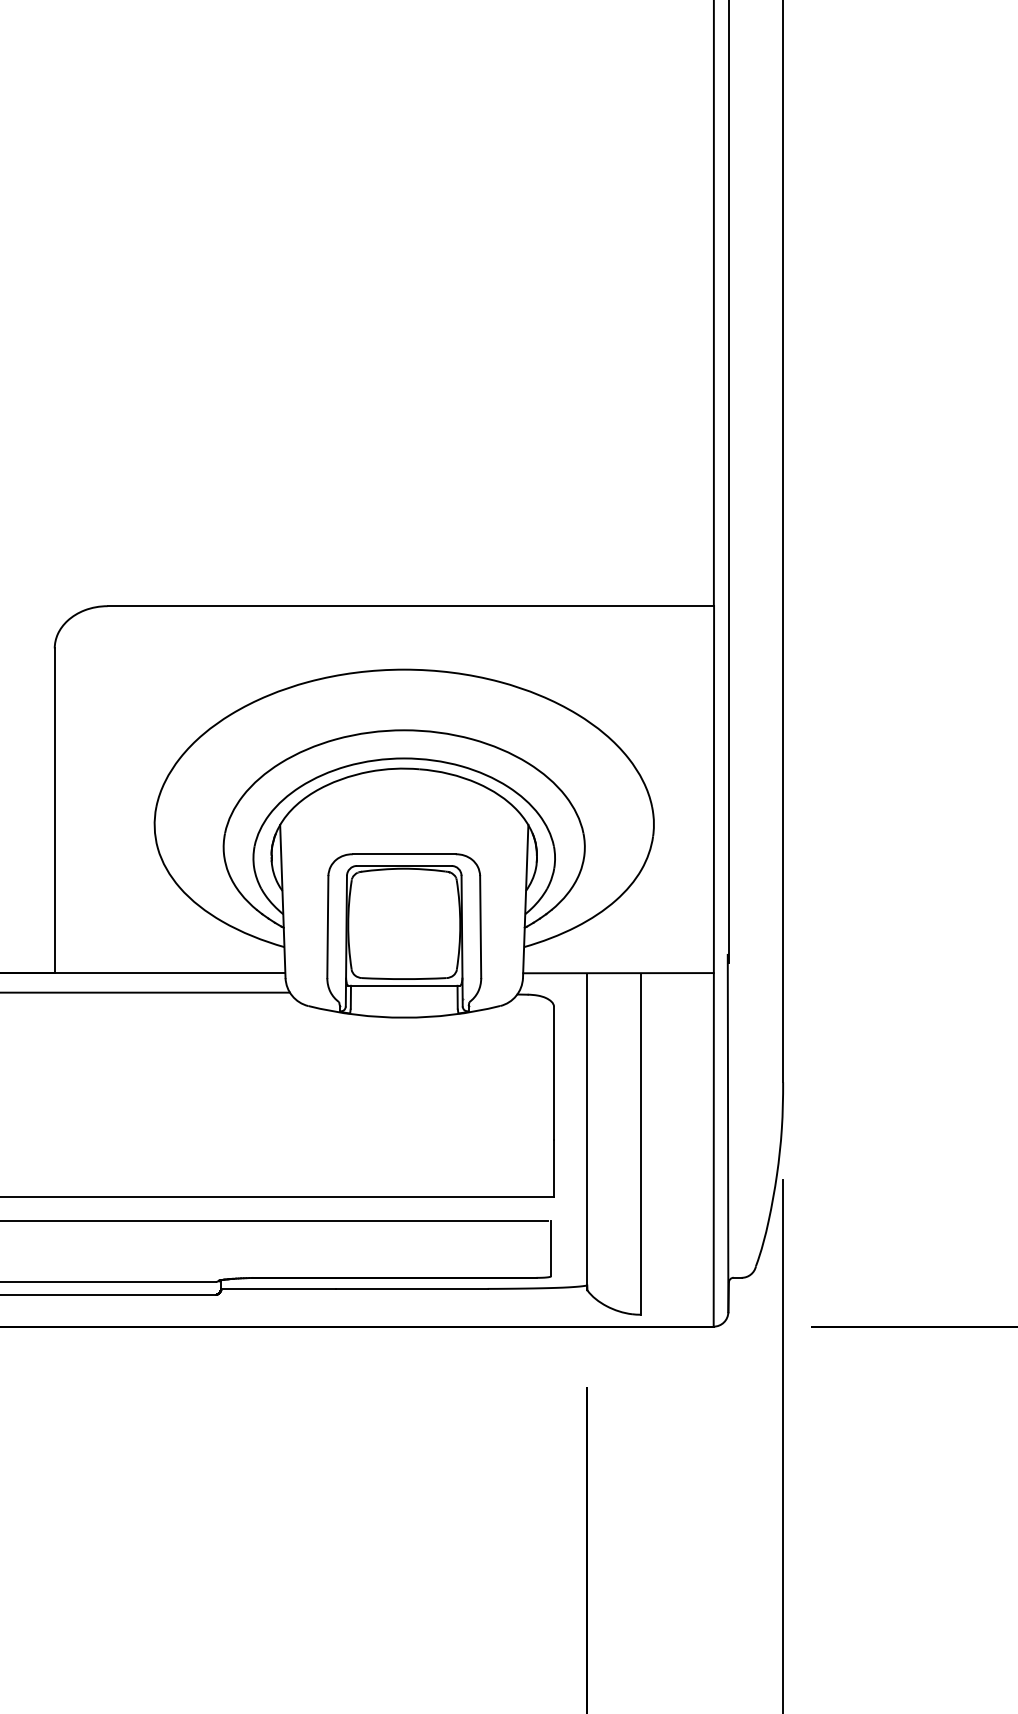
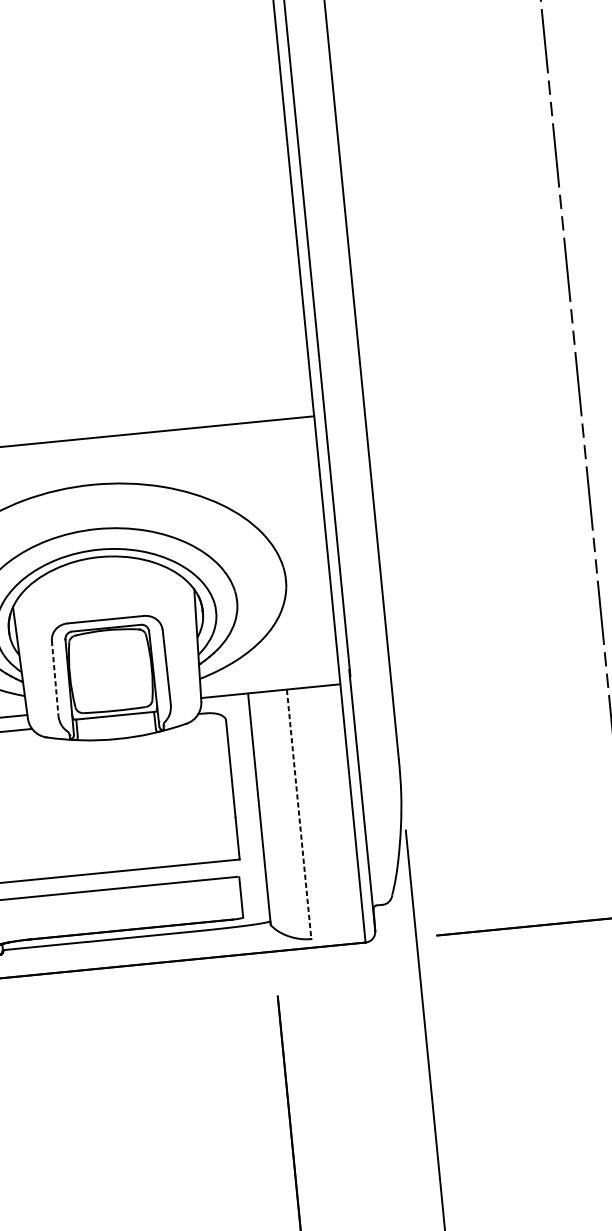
line: (327, 927) -> (54, 678), solid -> dashed
line: (640, 1144) -> (299, 814), solid -> dashed

